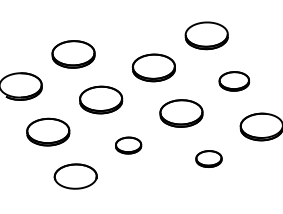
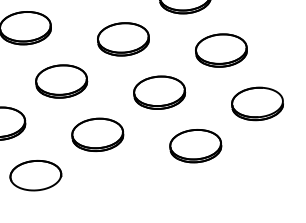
part: (234, 81) -> (221, 50), size x1.43
part: (128, 145) -> (97, 134), size x1.67
part: (208, 158) -> (195, 145), size x1.67

